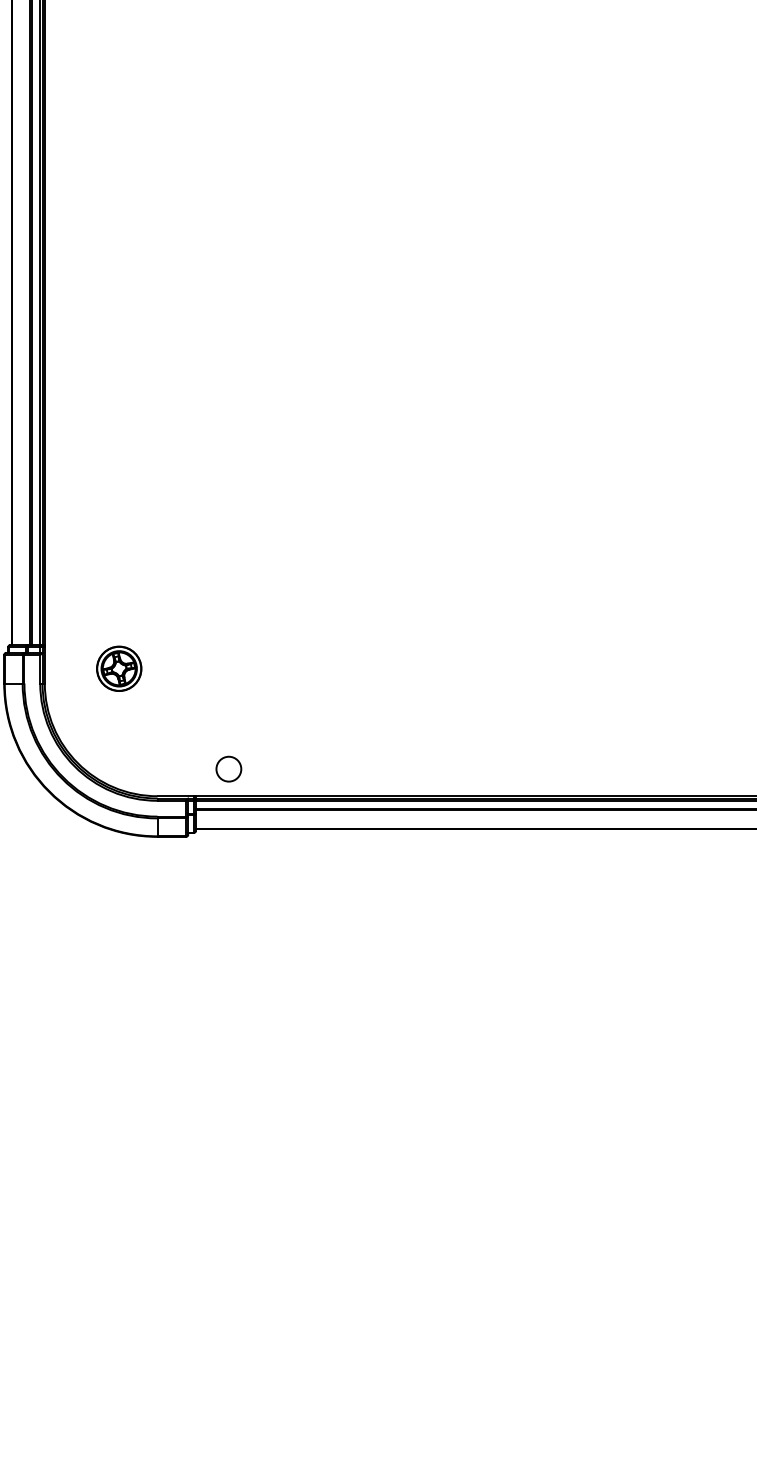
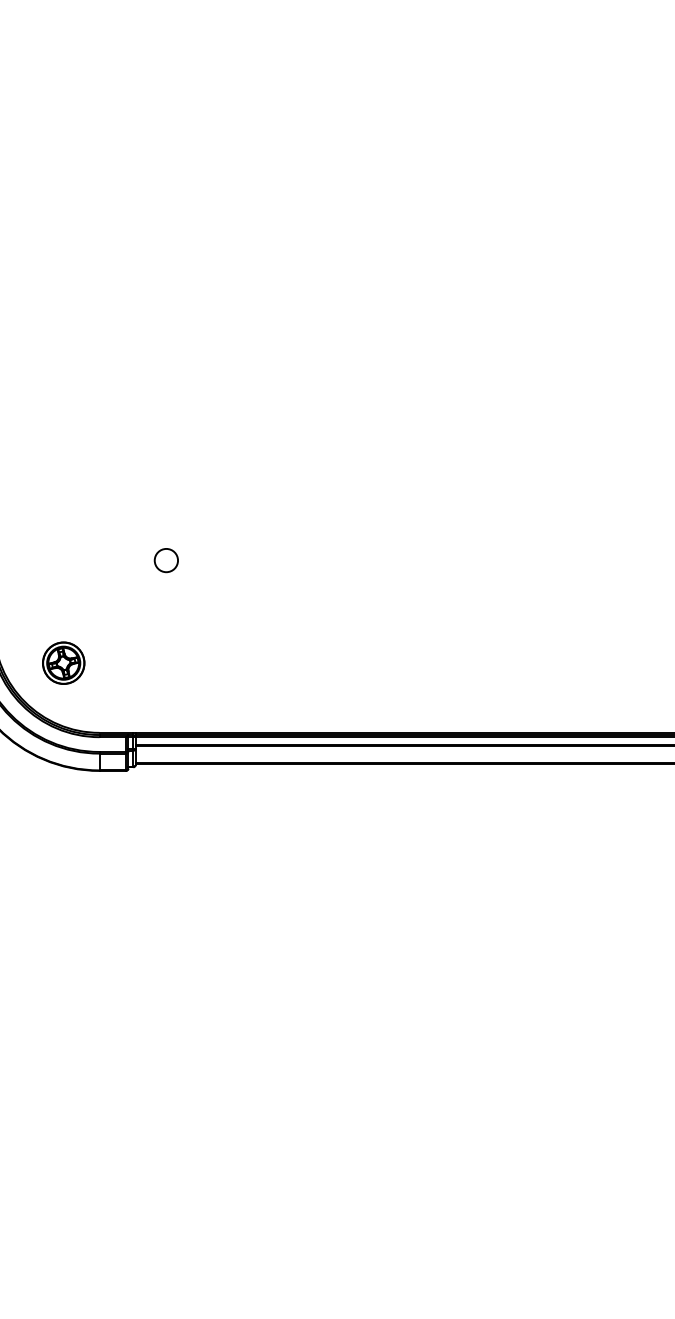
part: (119, 668) -> (63, 662), moved
circle: (228, 768) -> (166, 559), moved

